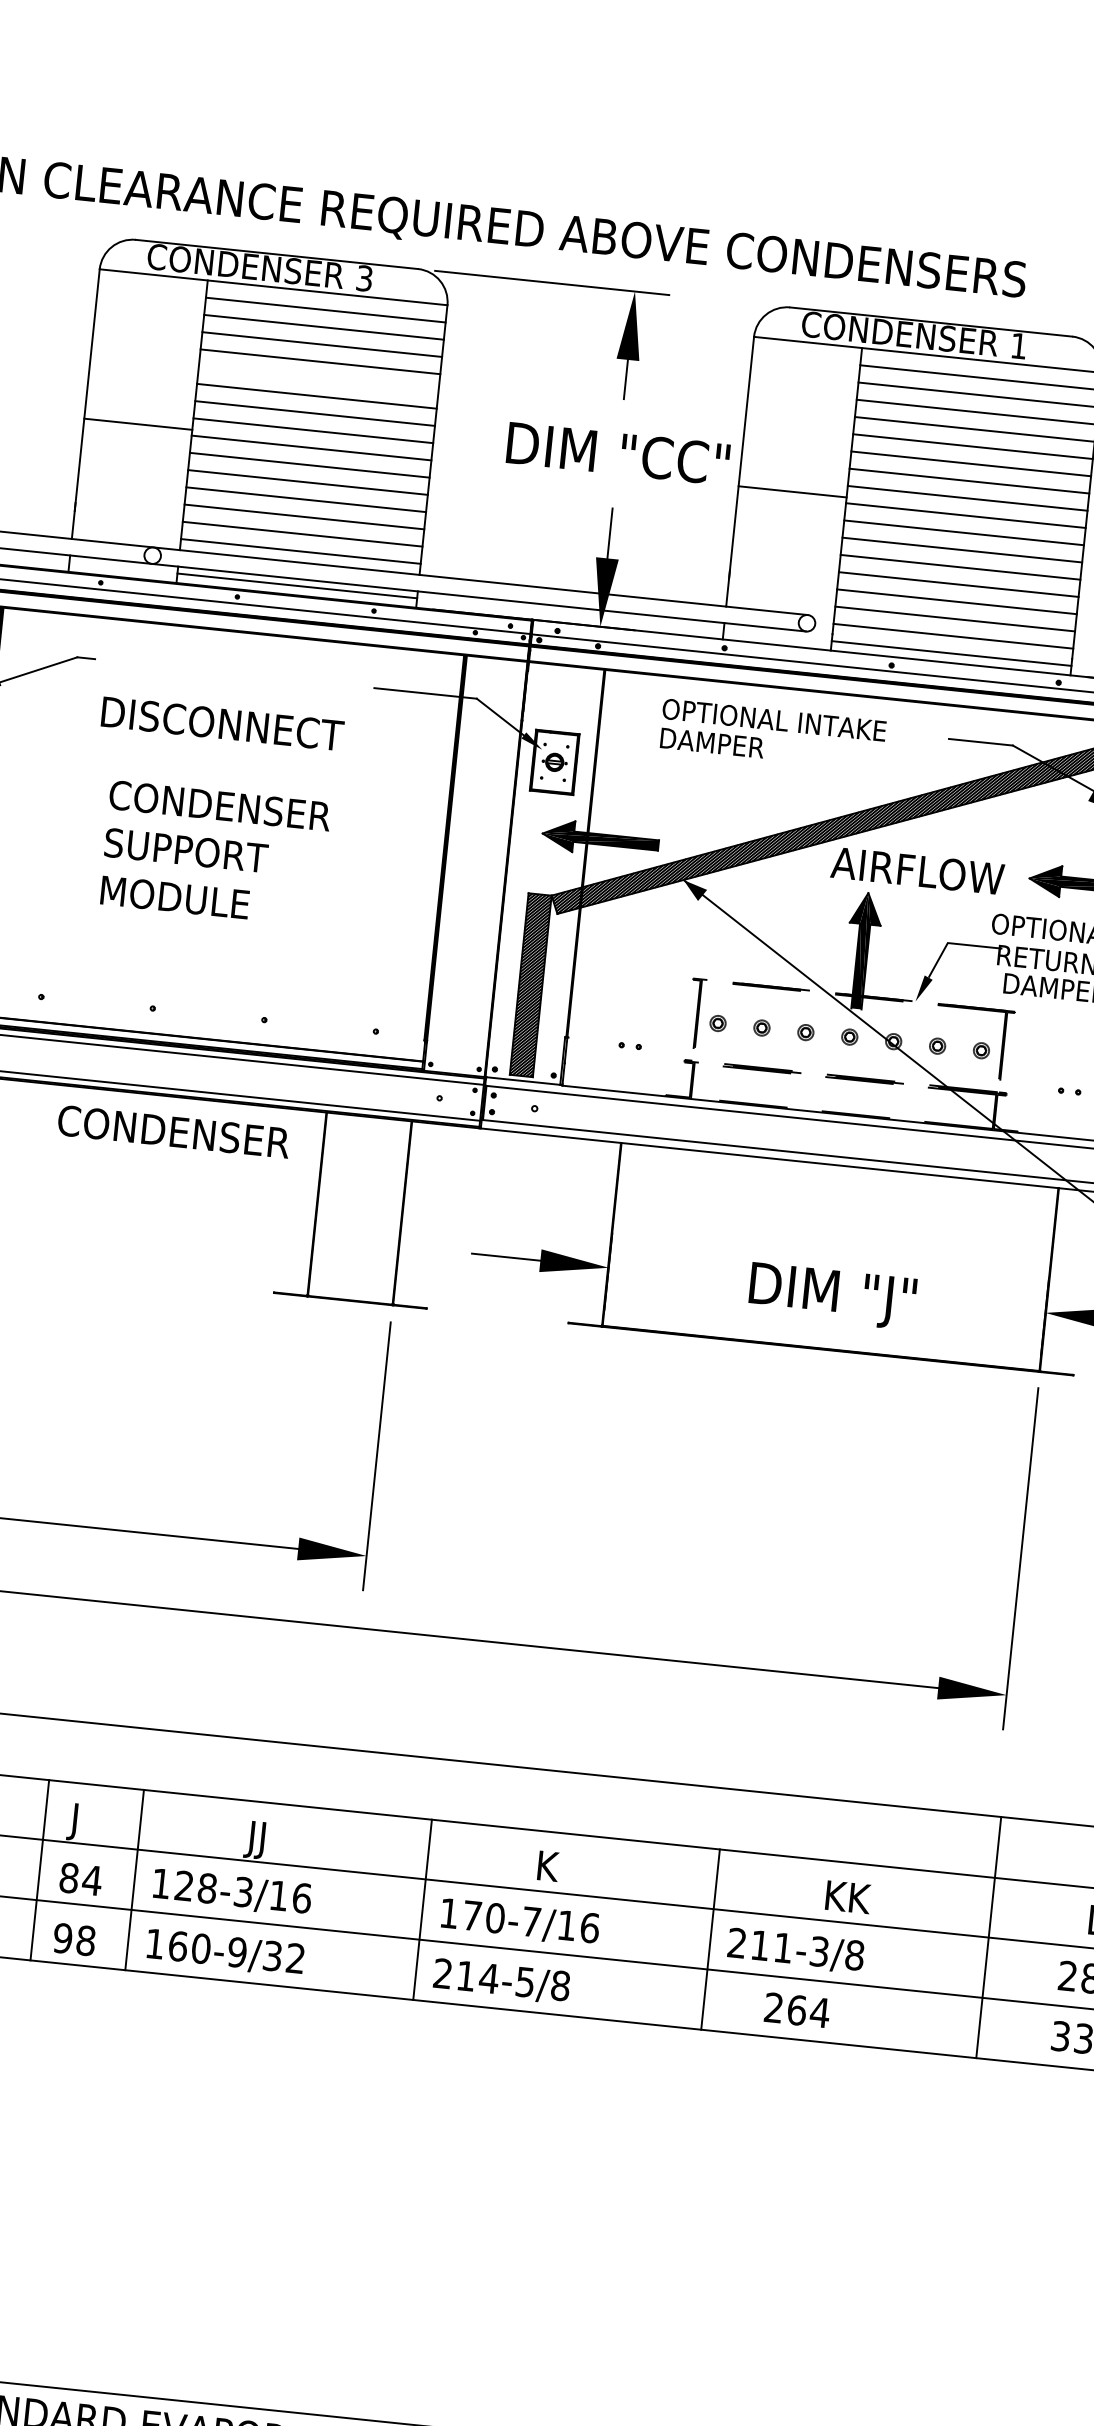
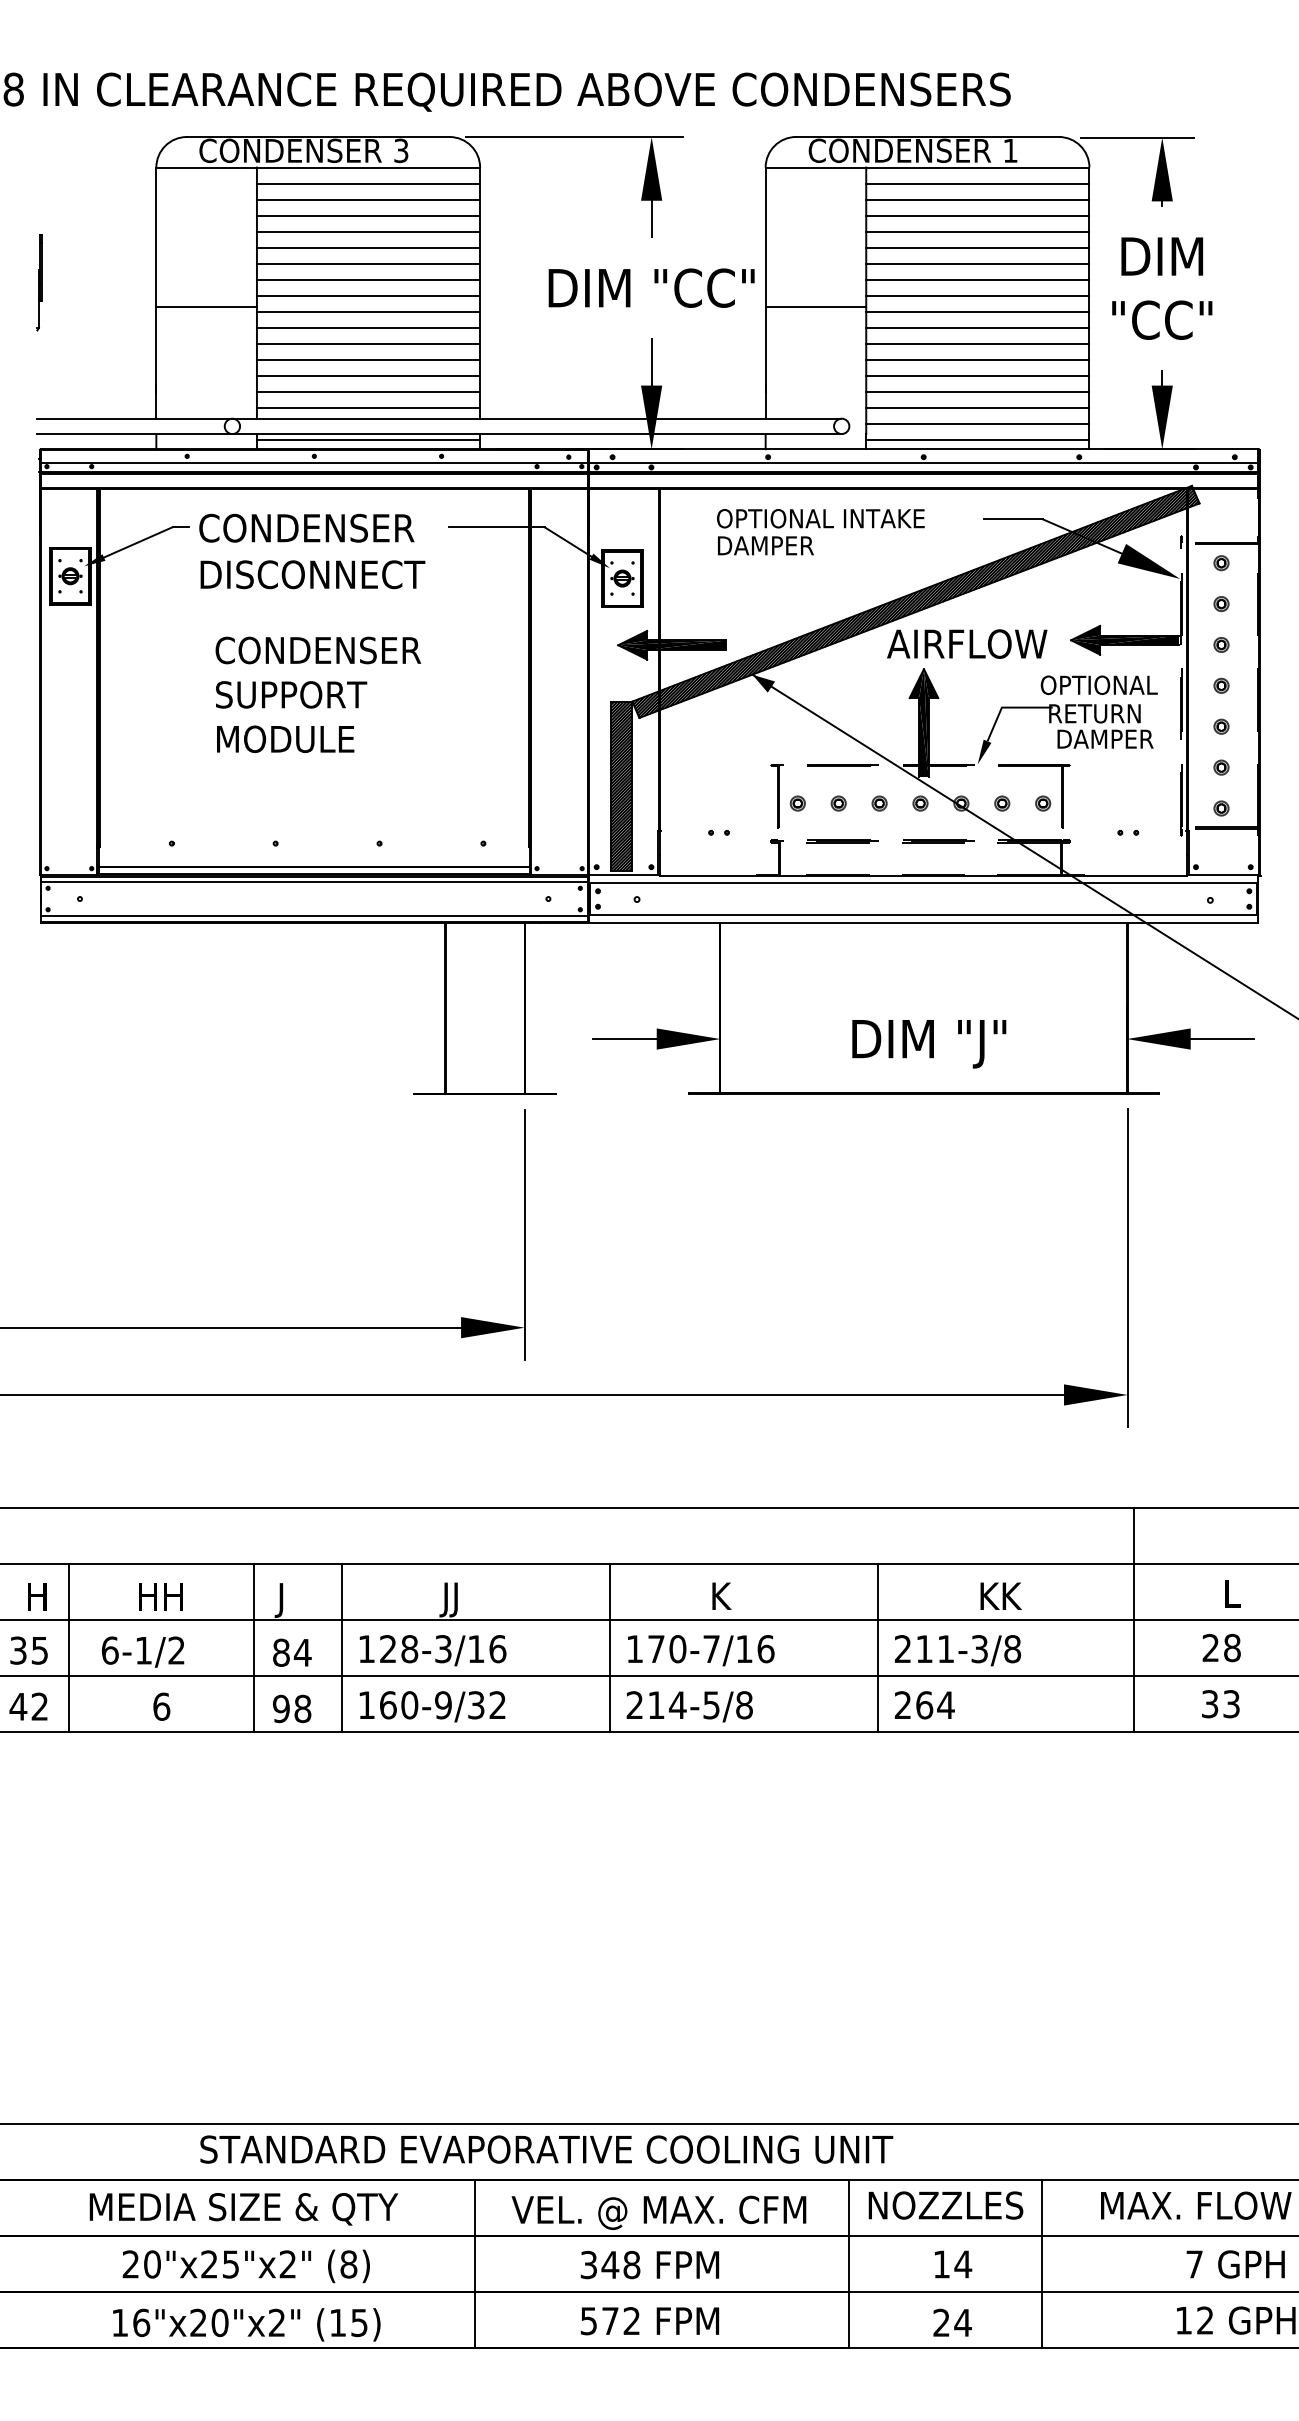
line: (318, 378) -> (368, 247), added
text: (173, 1131) -> (306, 527), moved
text: (796, 2010) -> (924, 1705), moved

